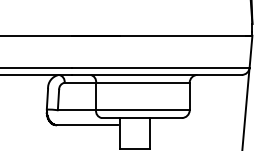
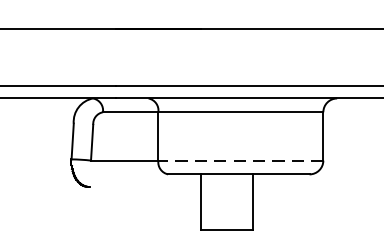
line: (142, 110) -> (240, 161), solid -> dashed
line: (87, 125) -> (143, 187), removed

